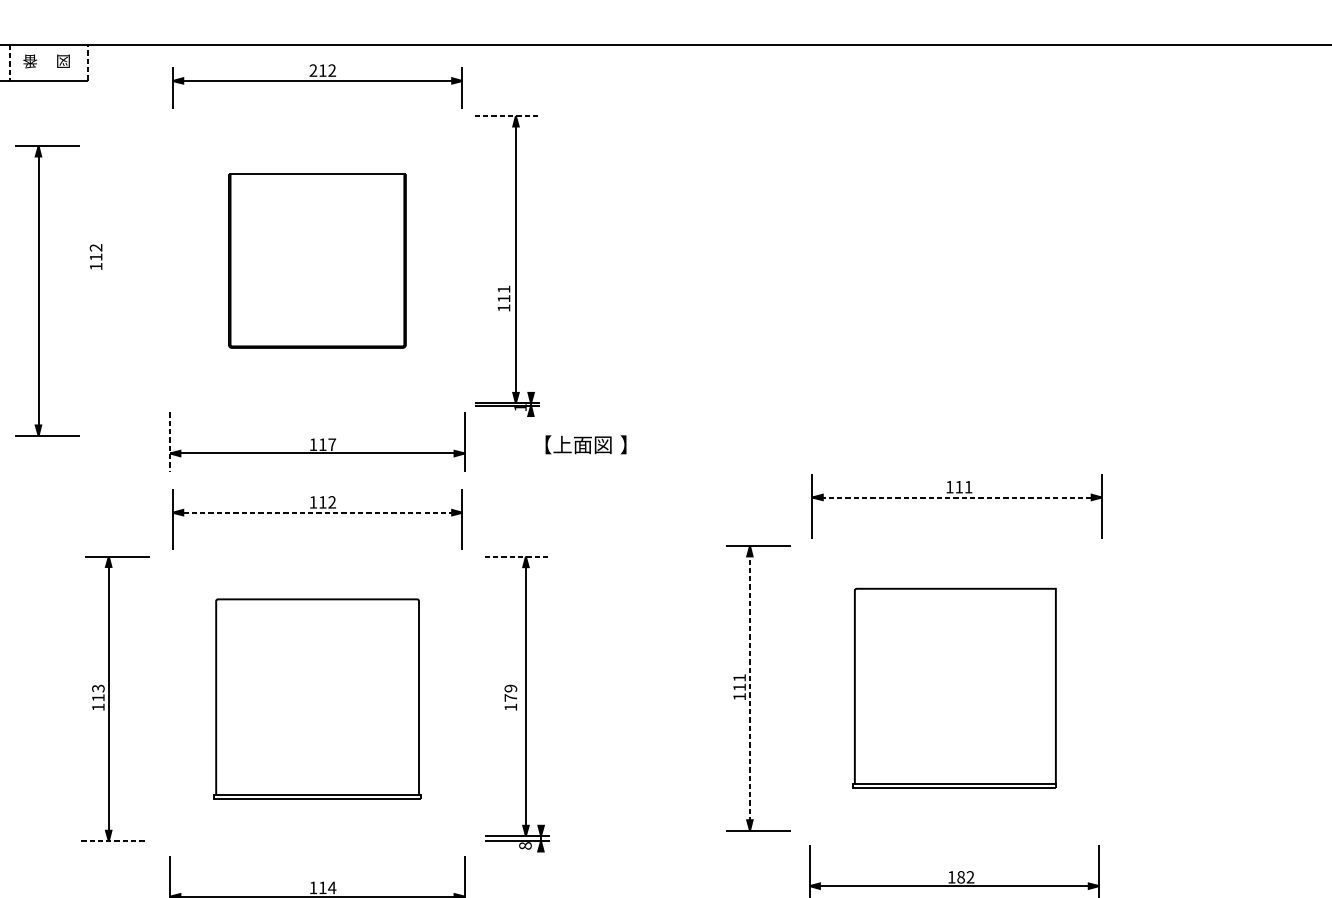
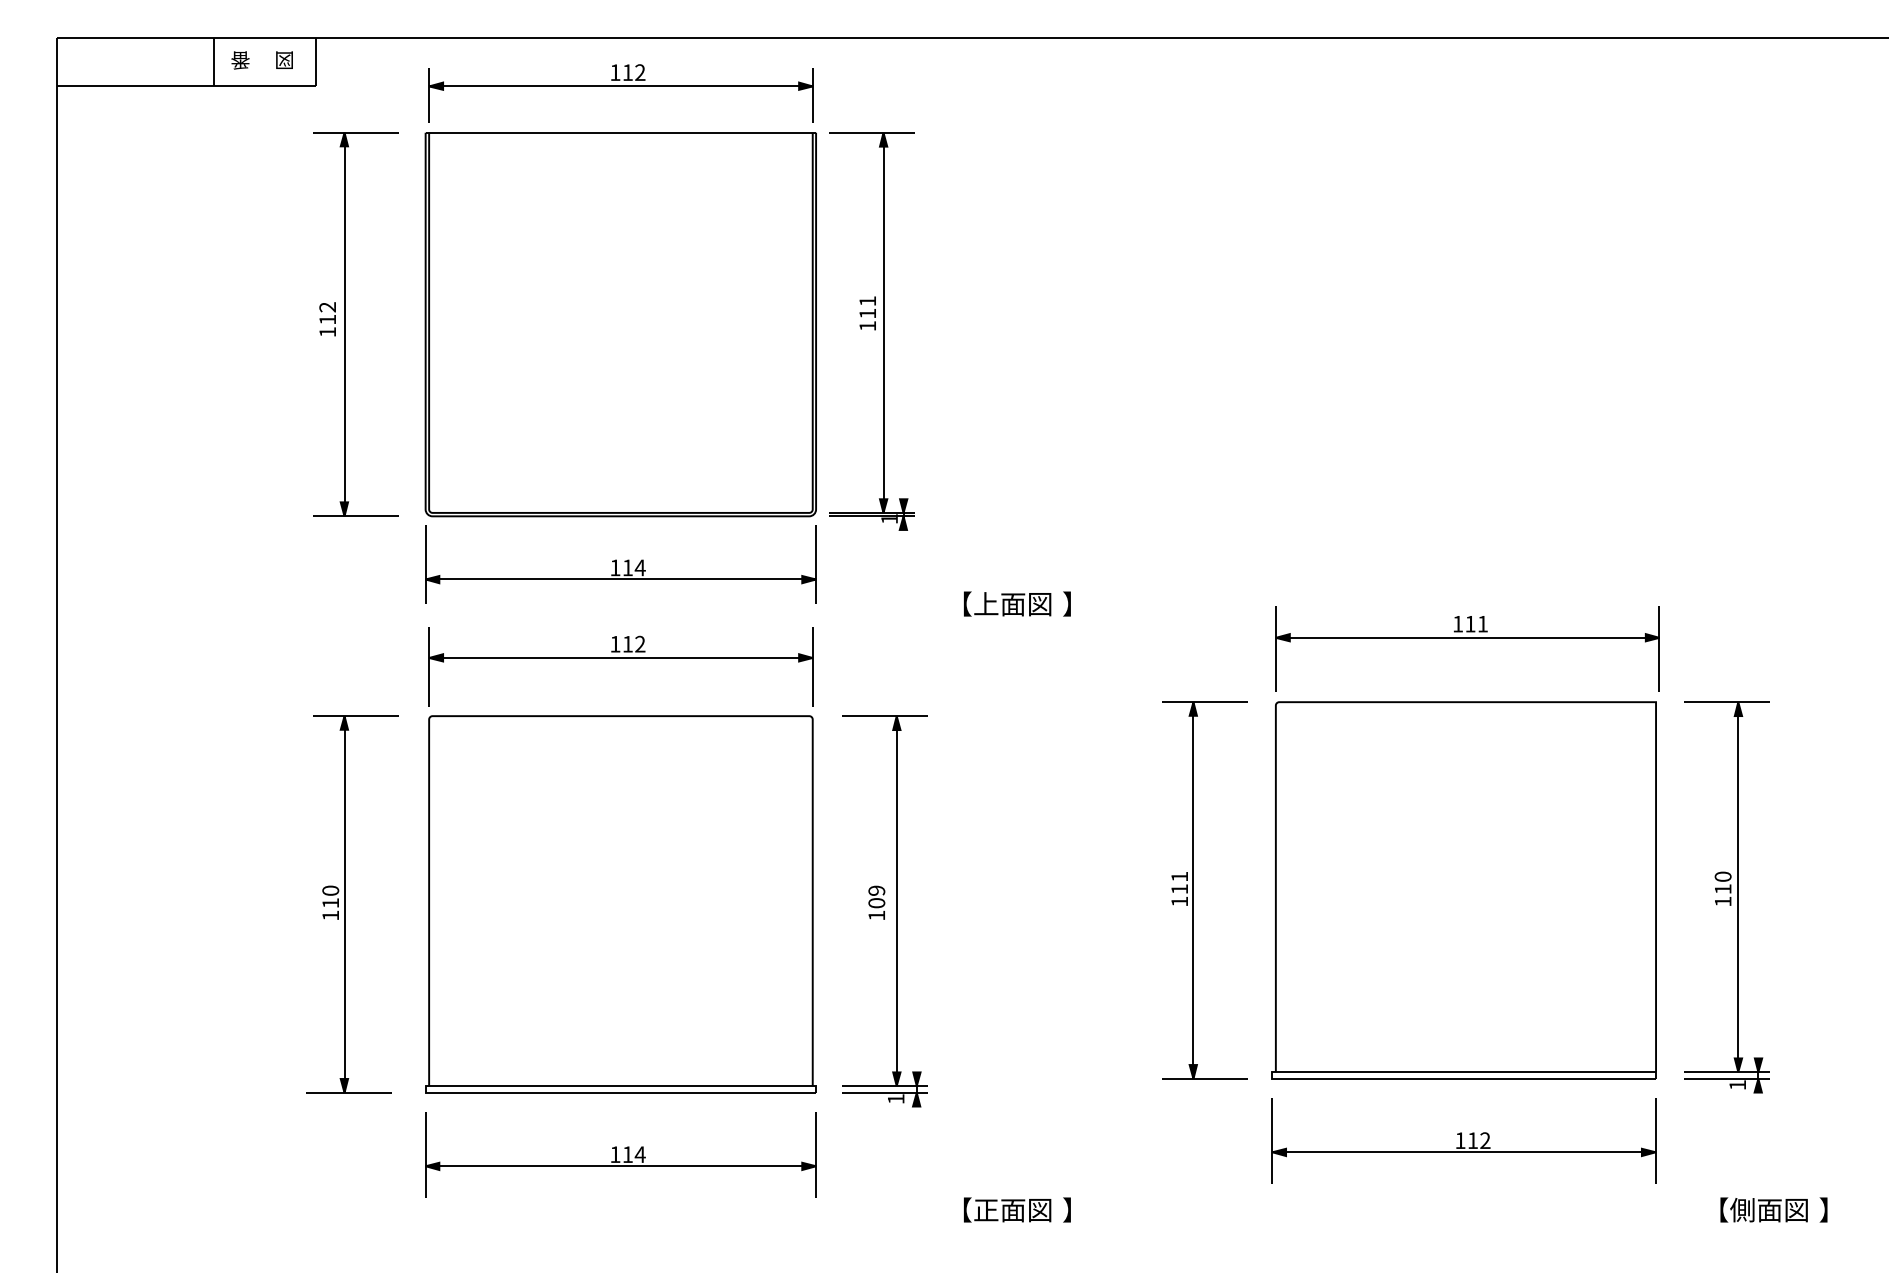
line: (9, 62) -> (213, 61), dashed -> solid
line: (87, 62) -> (316, 61), dashed -> solid
text: (313, 70) -> (615, 72), 212 -> 112
line: (506, 115) -> (871, 132), dashed -> solid
part: (317, 260) -> (620, 324), size x1.67
part: (39, 291) -> (345, 324), moved
text: (503, 298) -> (867, 313), moved
line: (169, 442) -> (425, 564), dashed -> solid
text: (331, 444) -> (639, 567), 117 -> 114
part: (586, 444) -> (1017, 603), moved
line: (956, 497) -> (1467, 637), dashed -> solid
line: (319, 512) -> (623, 657), dashed -> solid
line: (517, 556) -> (885, 716), dashed -> solid
text: (98, 688) -> (330, 890), 113 -> 110
line: (750, 688) -> (1193, 890), dashed -> solid
part: (953, 688) -> (1463, 890), size x1.43
part: (1152, 693) -> (1726, 897), added
part: (317, 698) -> (620, 904), size x1.43
text: (510, 698) -> (876, 903), 179 -> 109
line: (112, 840) -> (349, 1092), dashed -> solid
text: (524, 846) -> (895, 1099), 8 -> 1
text: (960, 877) -> (1472, 1140), 182 -> 112

